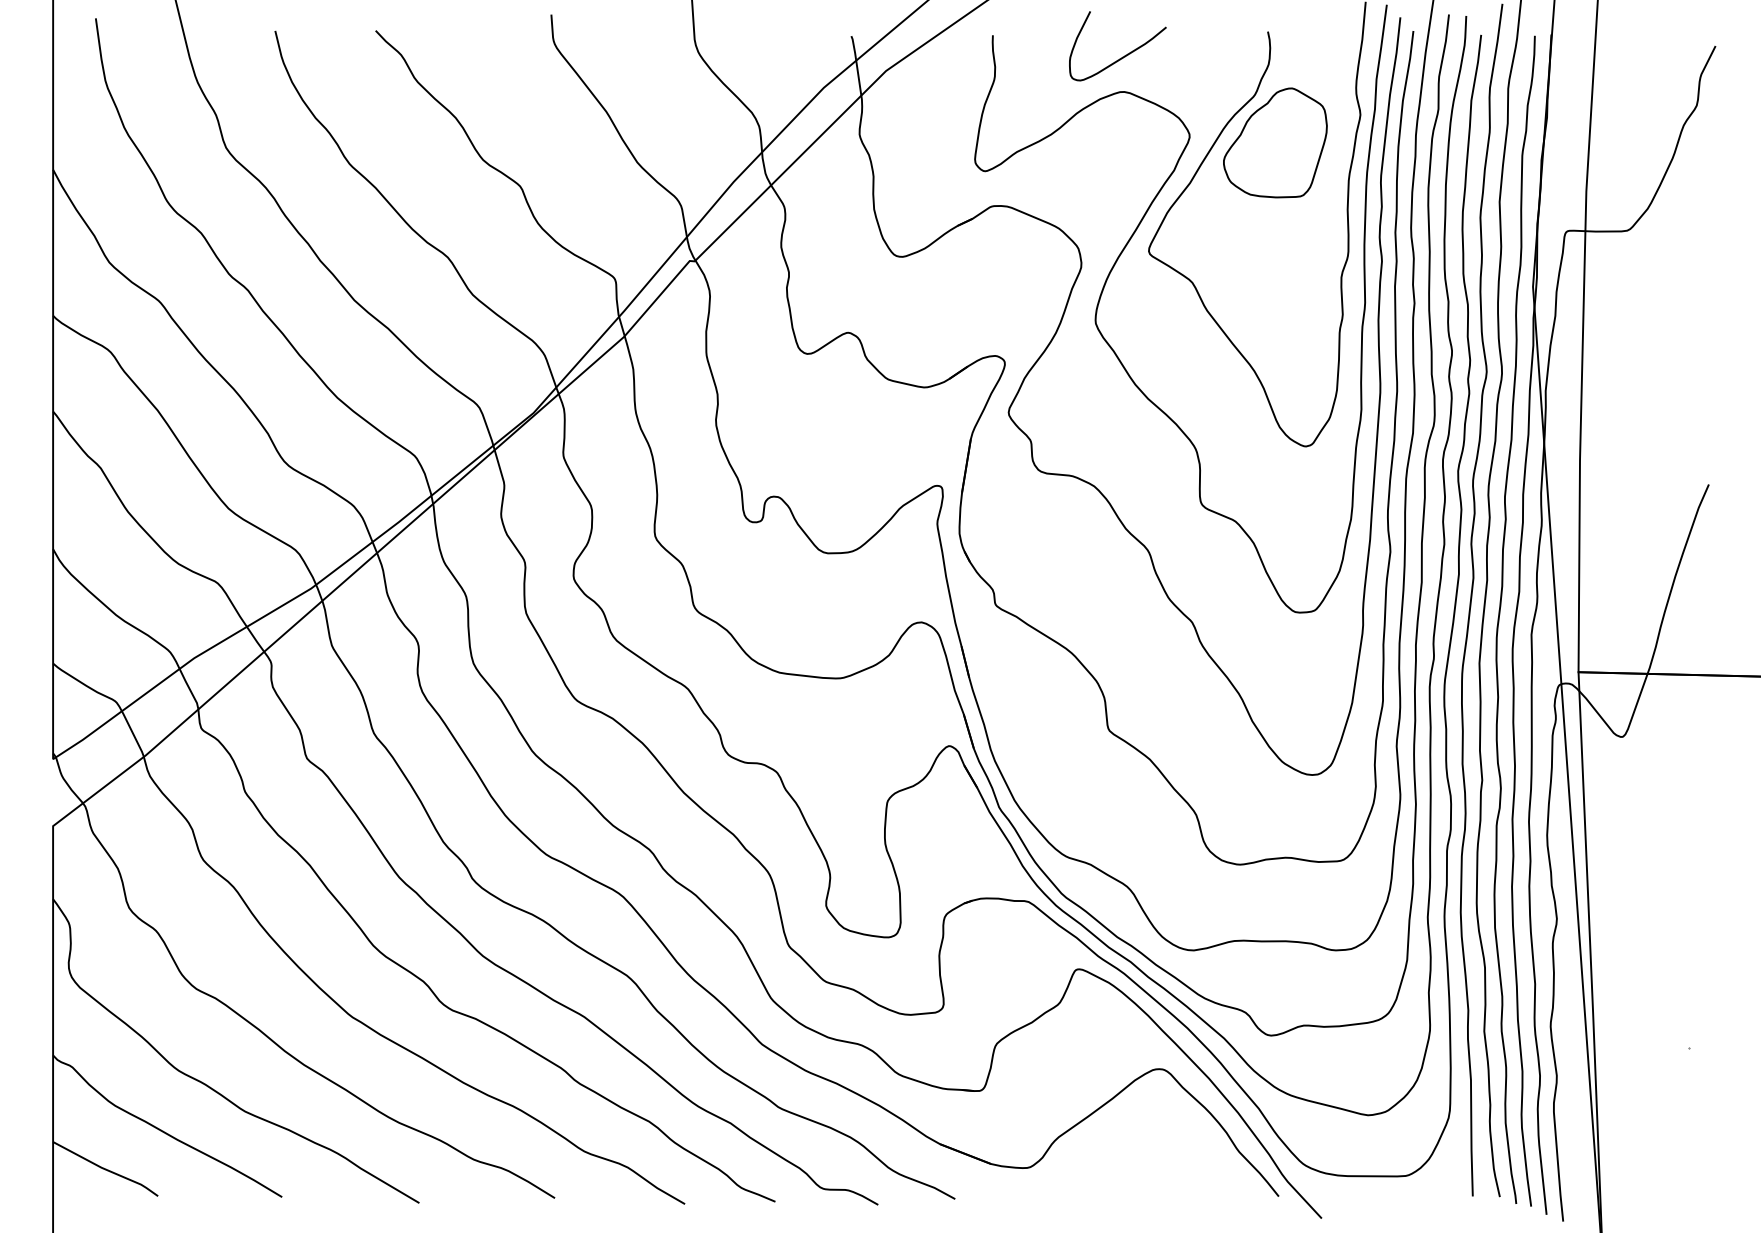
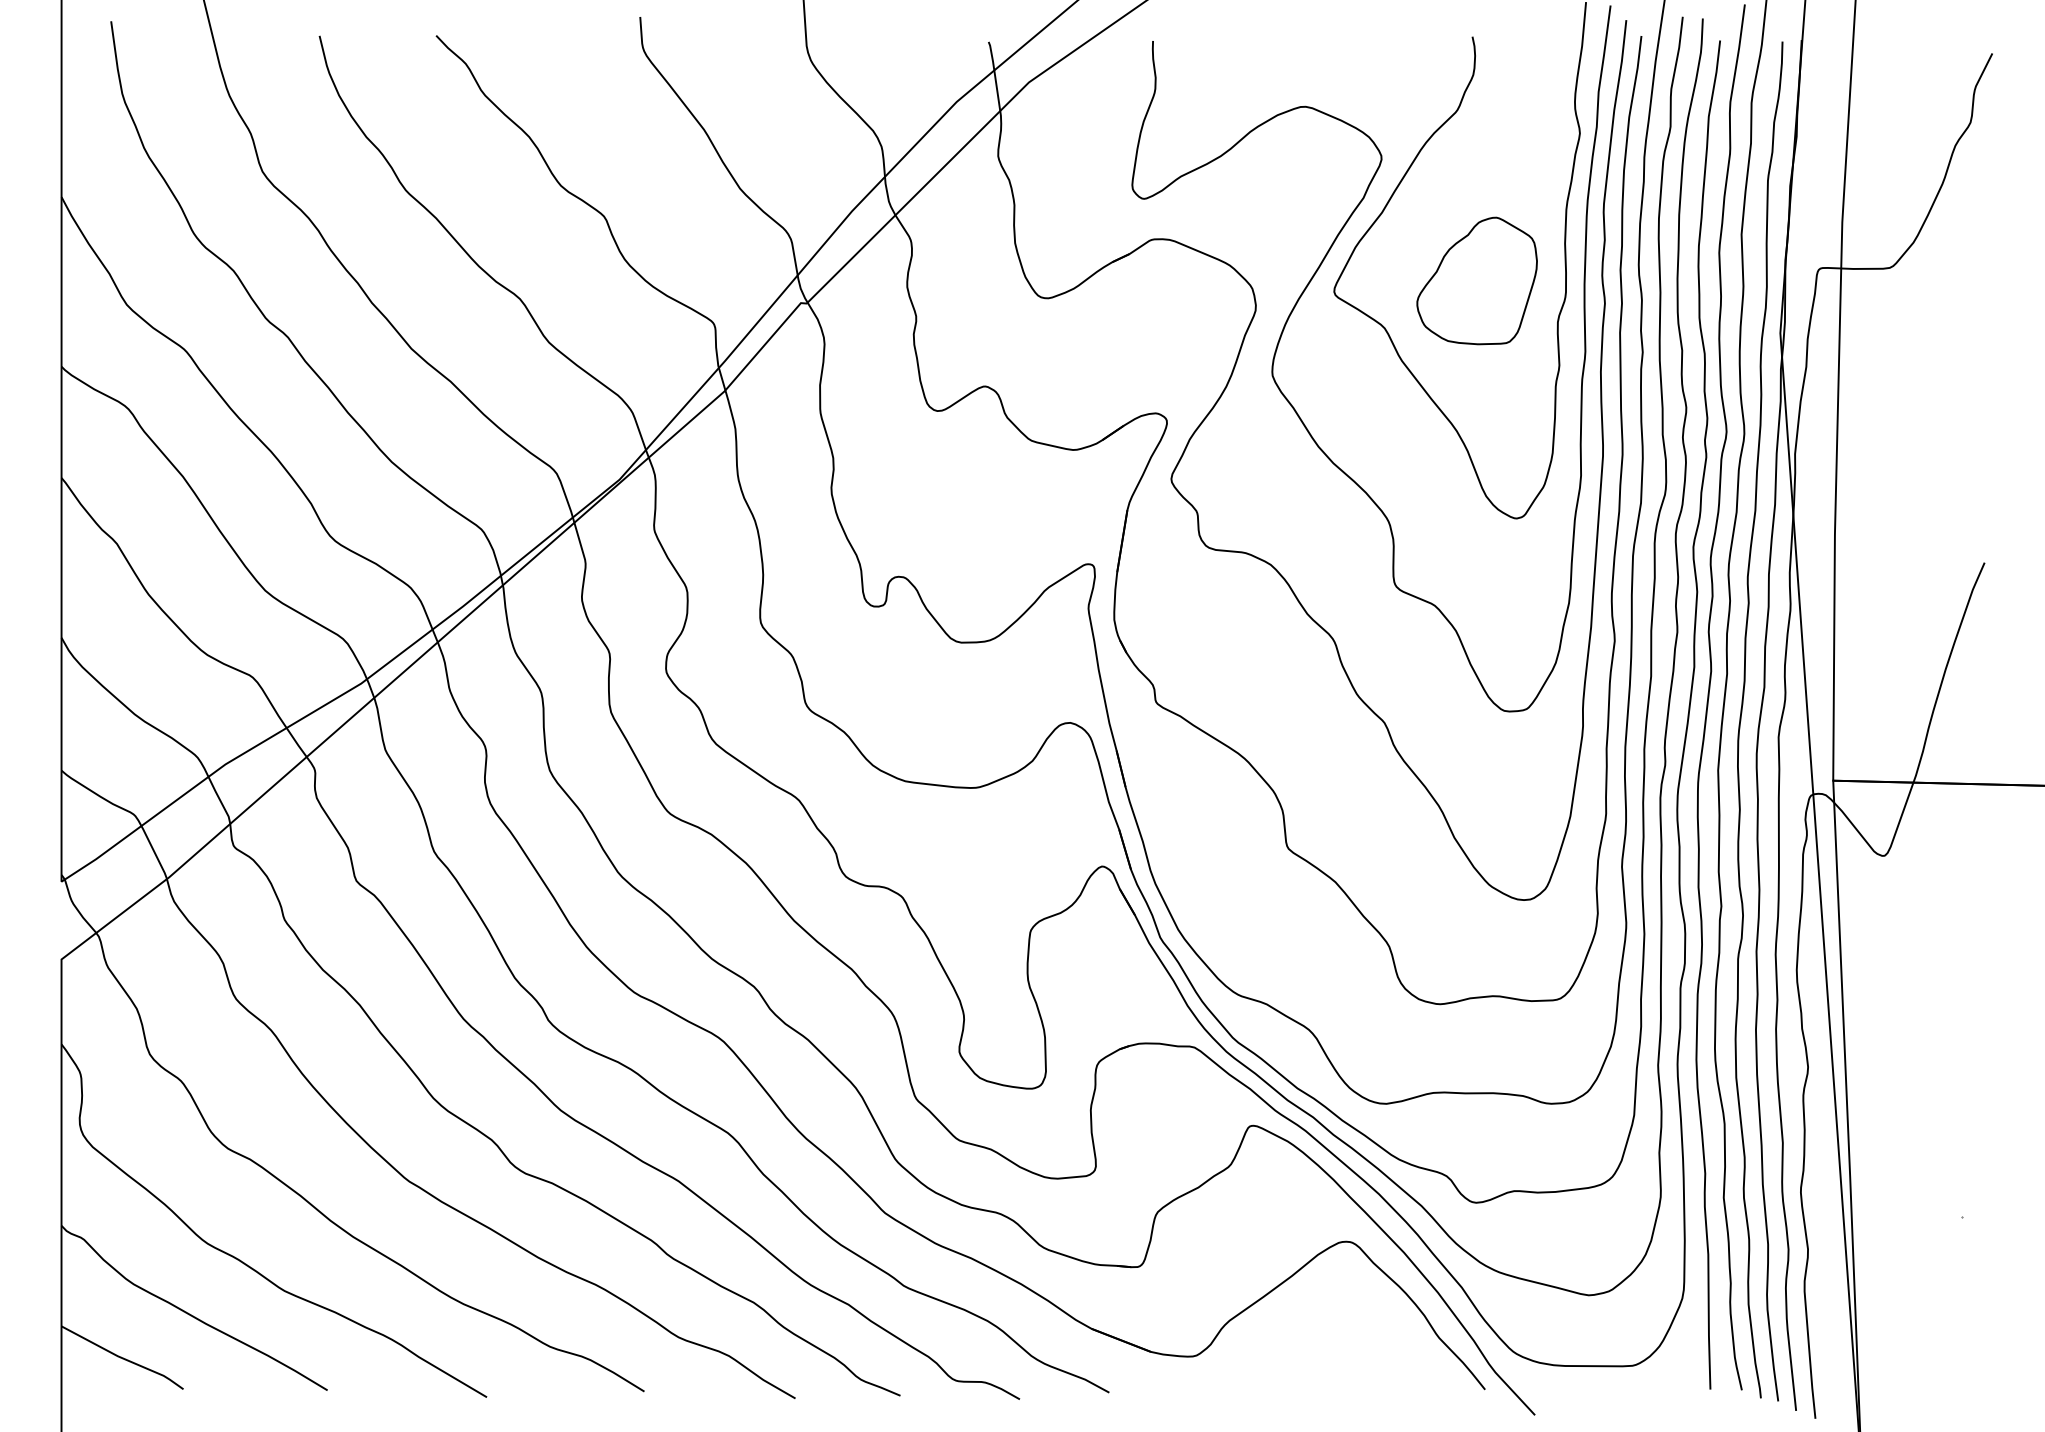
curve: (1123, 56) -> (1304, 65), removed
part: (1274, 142) -> (1476, 280), moved

